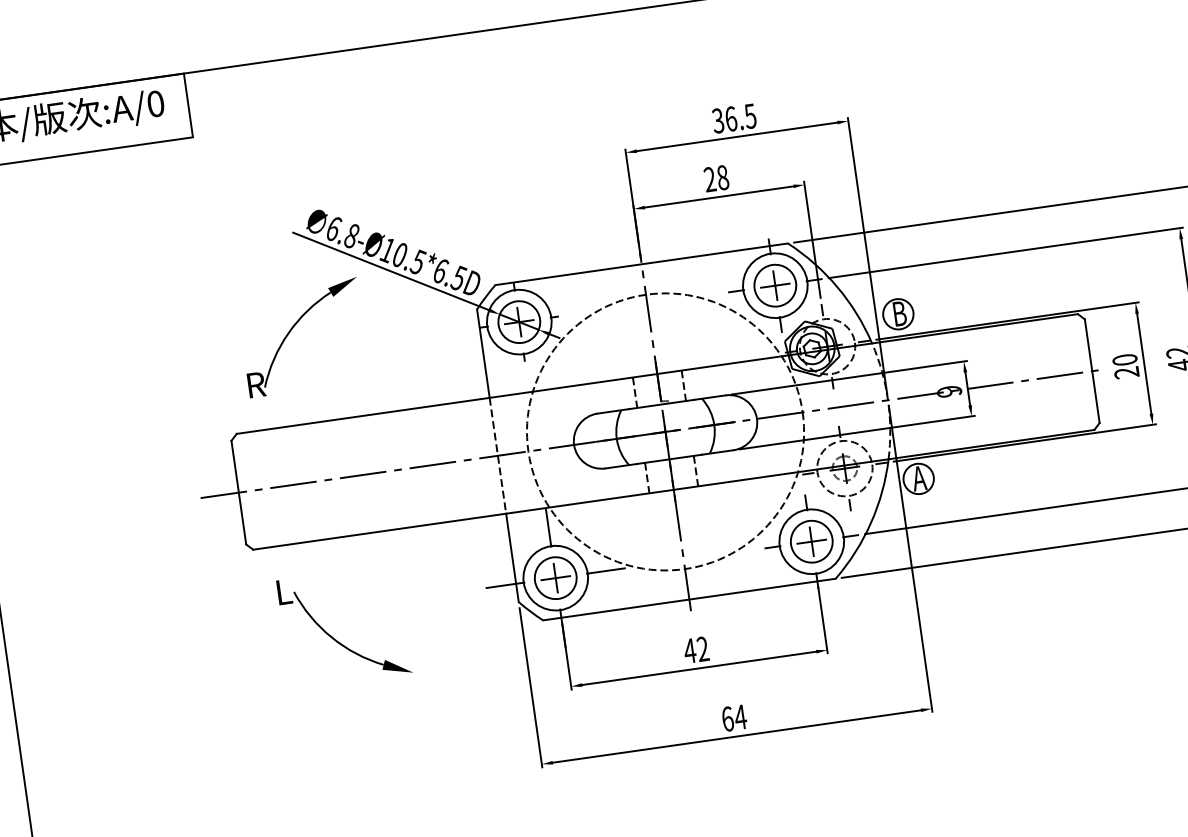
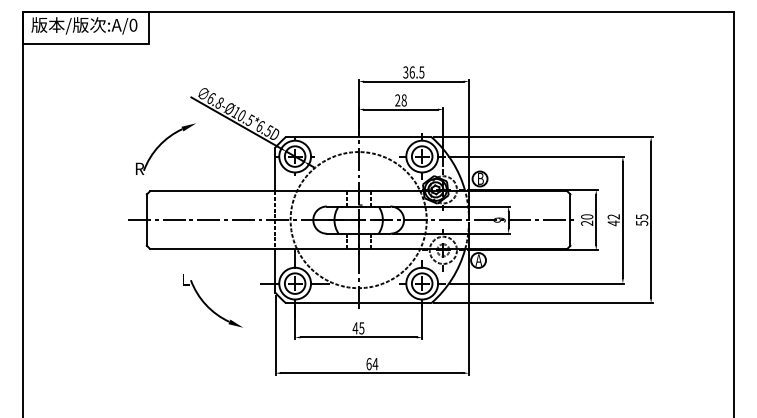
part: (302, 336) -> (165, 148), moved
part: (334, 636) -> (207, 304), moved
text: (702, 649) -> (361, 328), 42 -> 45

